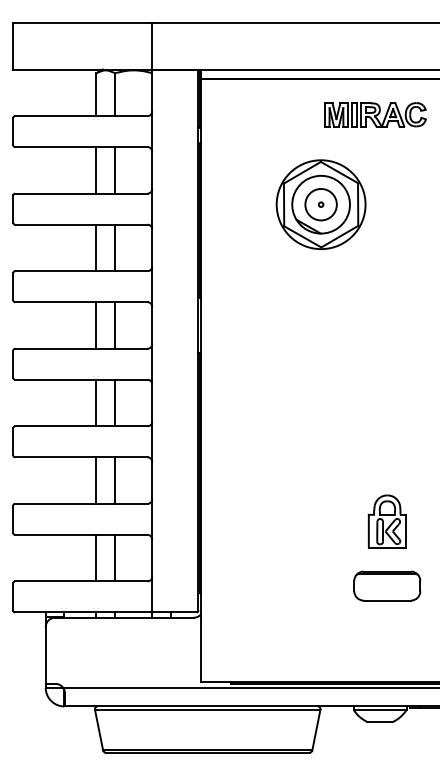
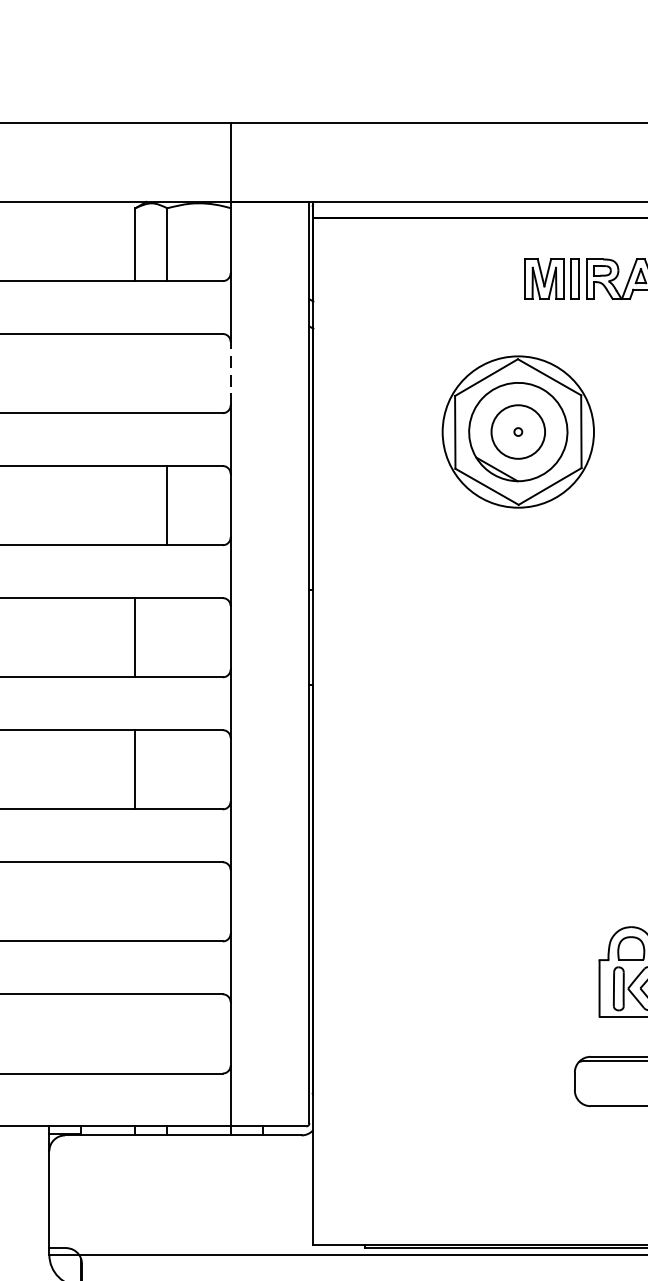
line: (96, 170) -> (135, 373), removed
line: (114, 170) -> (166, 373), removed
line: (152, 170) -> (231, 373), solid -> dashed
line: (96, 247) -> (135, 504), removed
line: (114, 325) -> (166, 637), removed
line: (114, 402) -> (166, 768), removed
line: (96, 480) -> (135, 901), removed
line: (114, 480) -> (166, 901), removed
line: (96, 557) -> (135, 1032), removed
line: (114, 557) -> (166, 1032), removed

